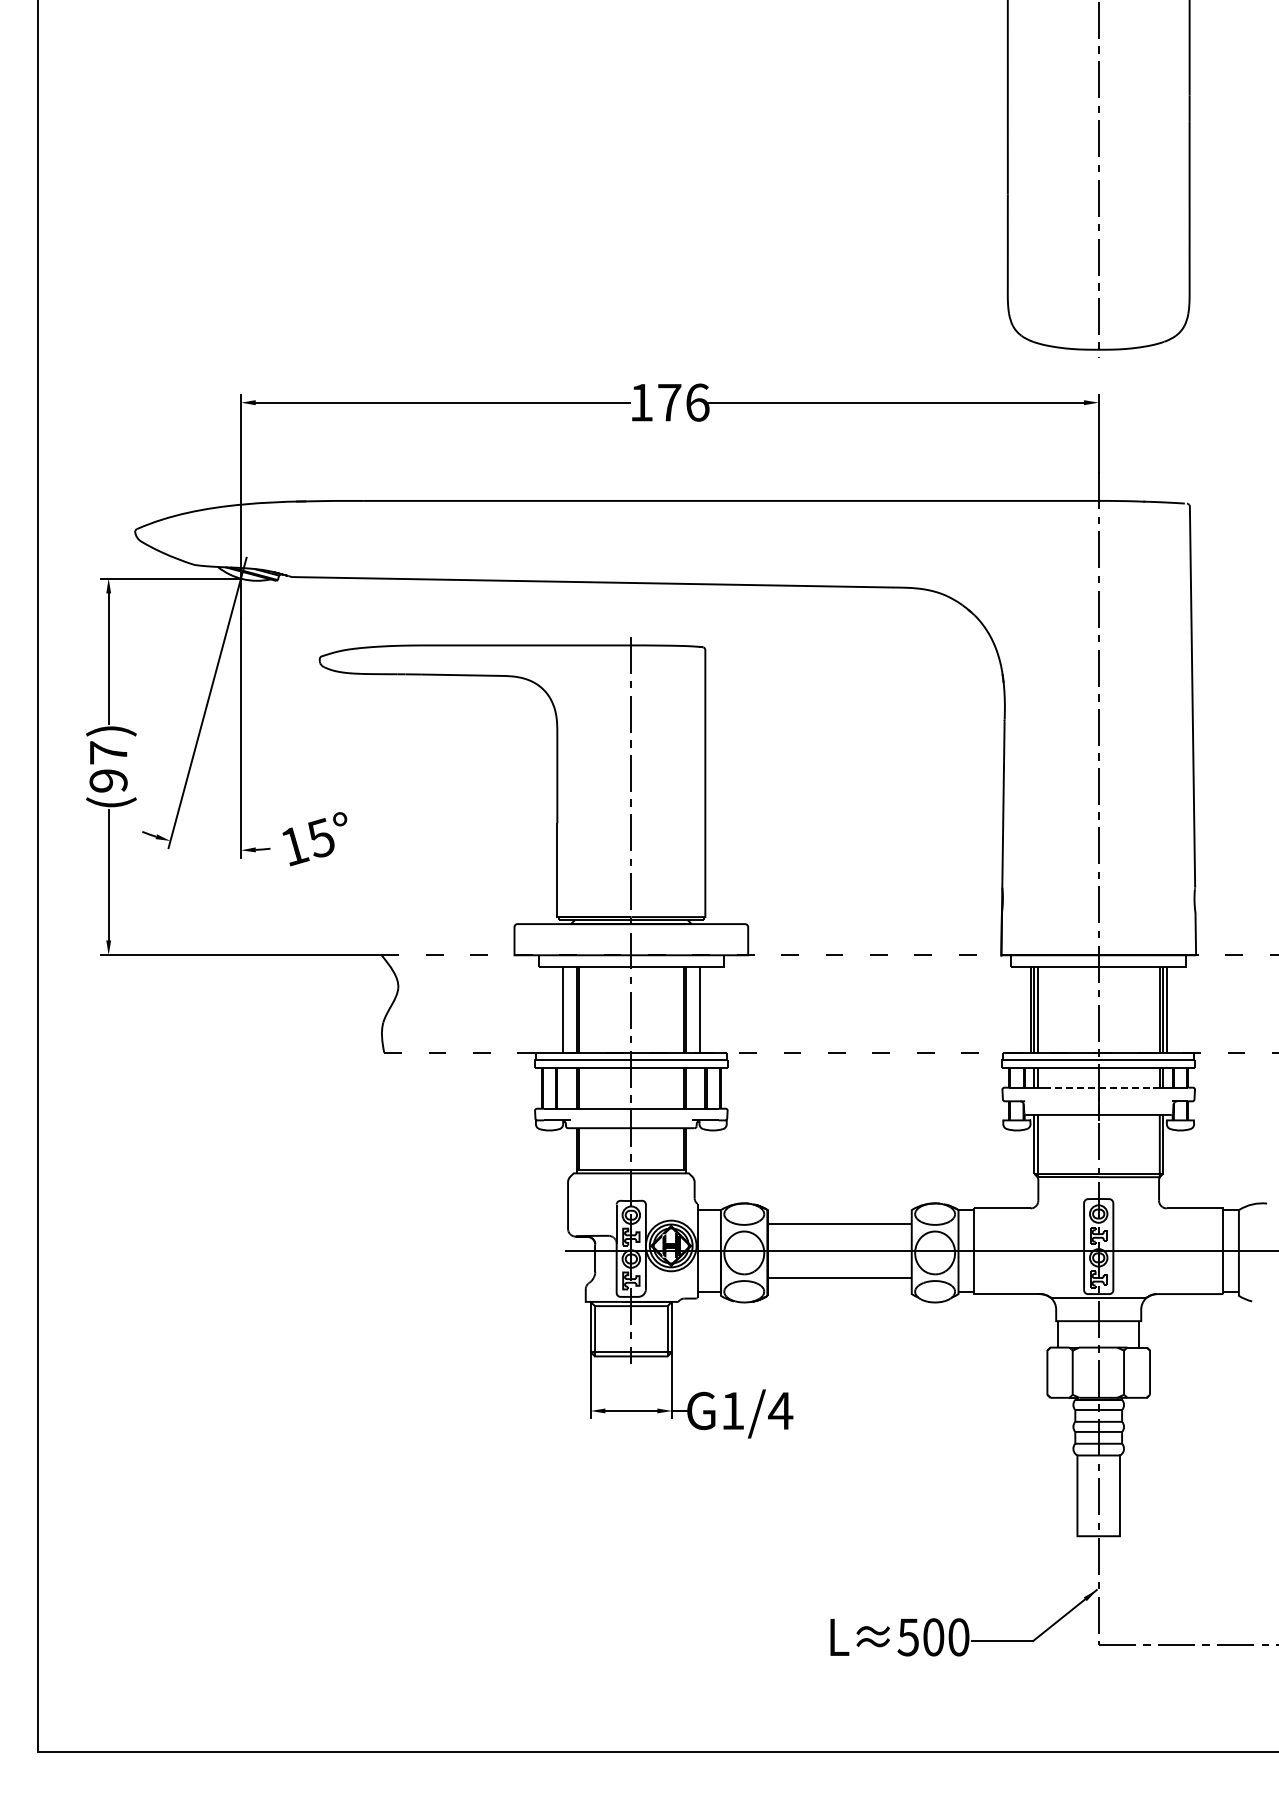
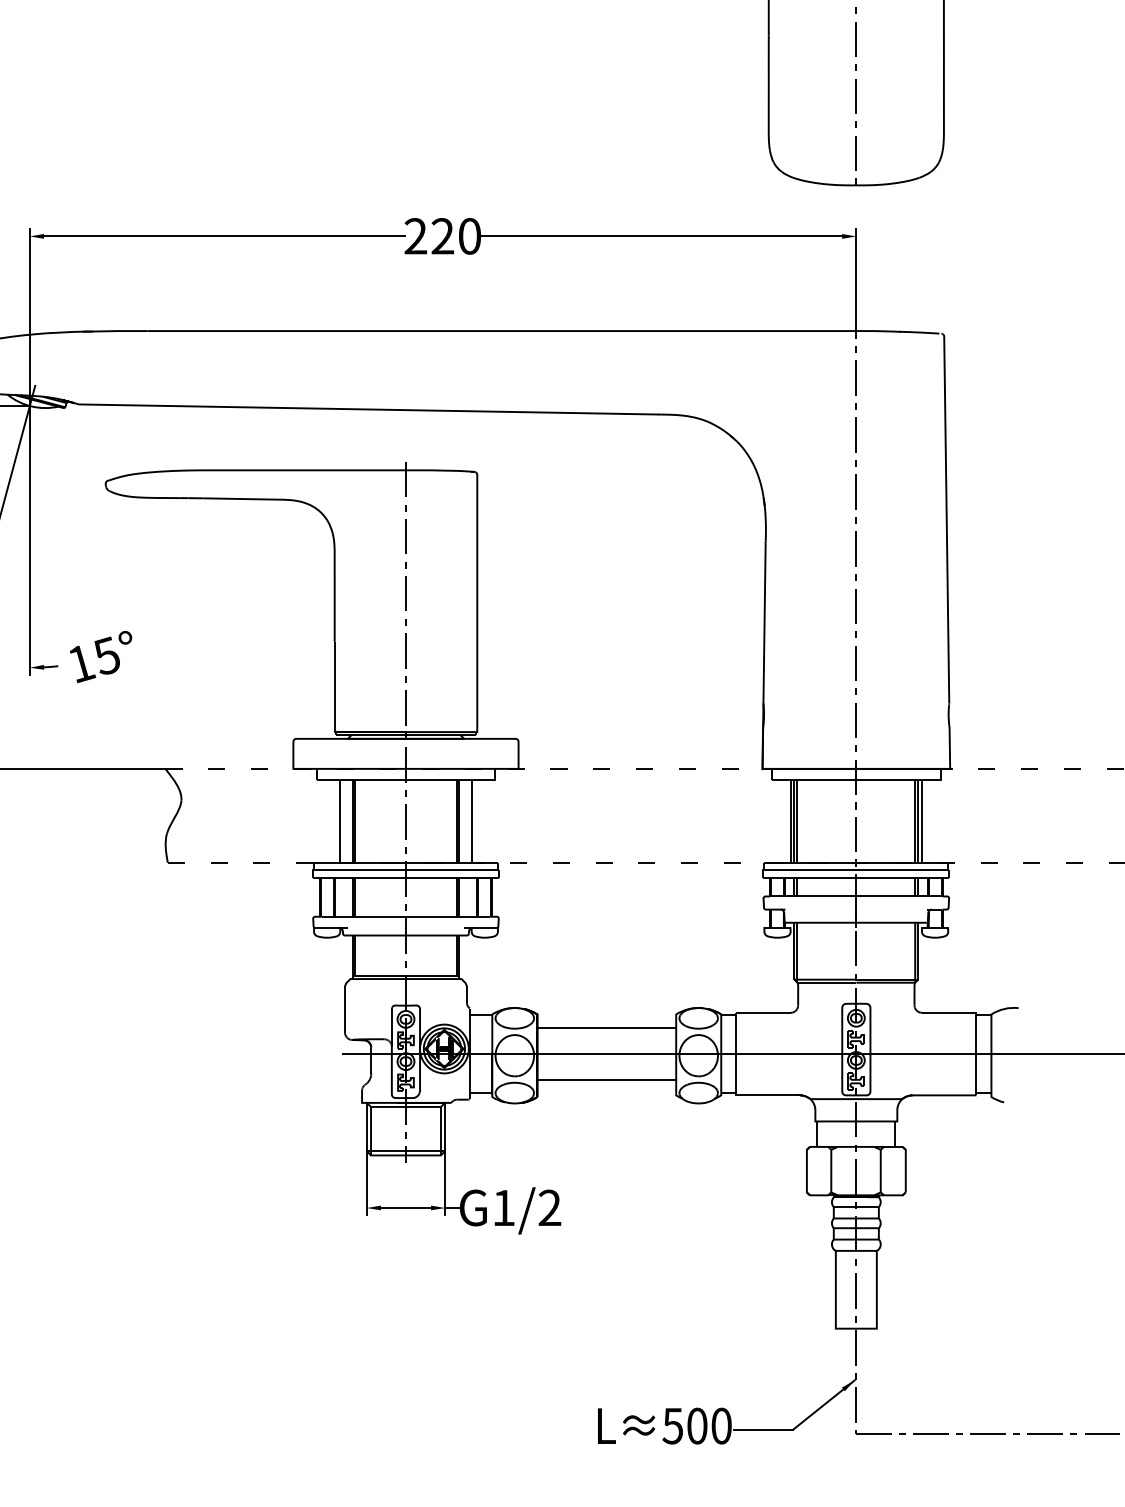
text: (669, 402) -> (442, 236), 176 -> 220
line: (1099, 1087) -> (857, 896), dashed -> solid
text: (780, 1410) -> (549, 1207), G1/4 -> G1/2

